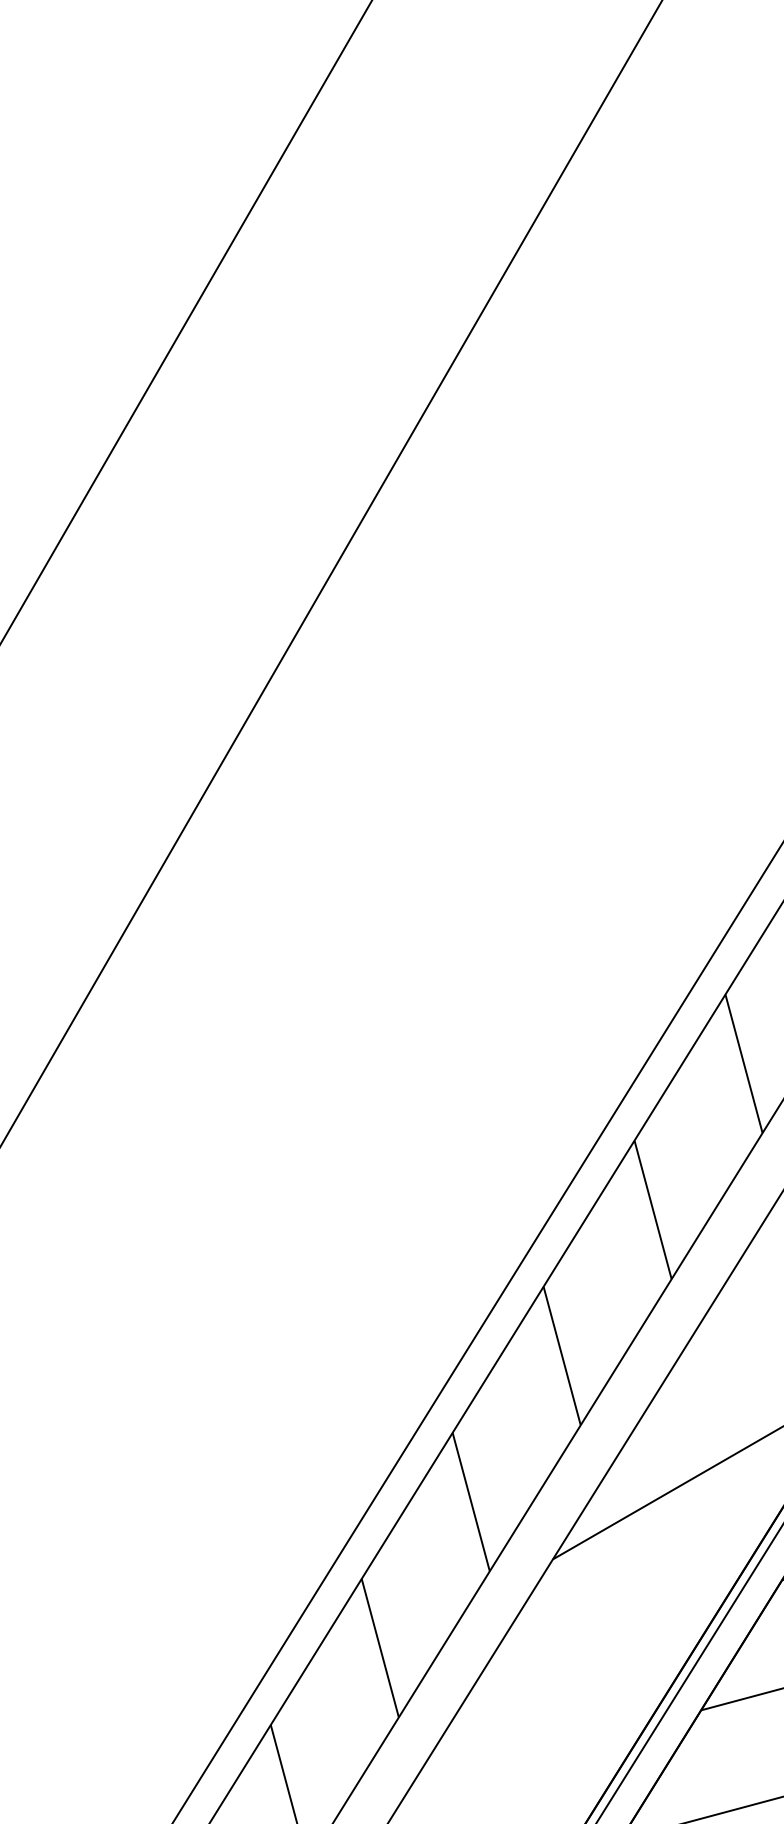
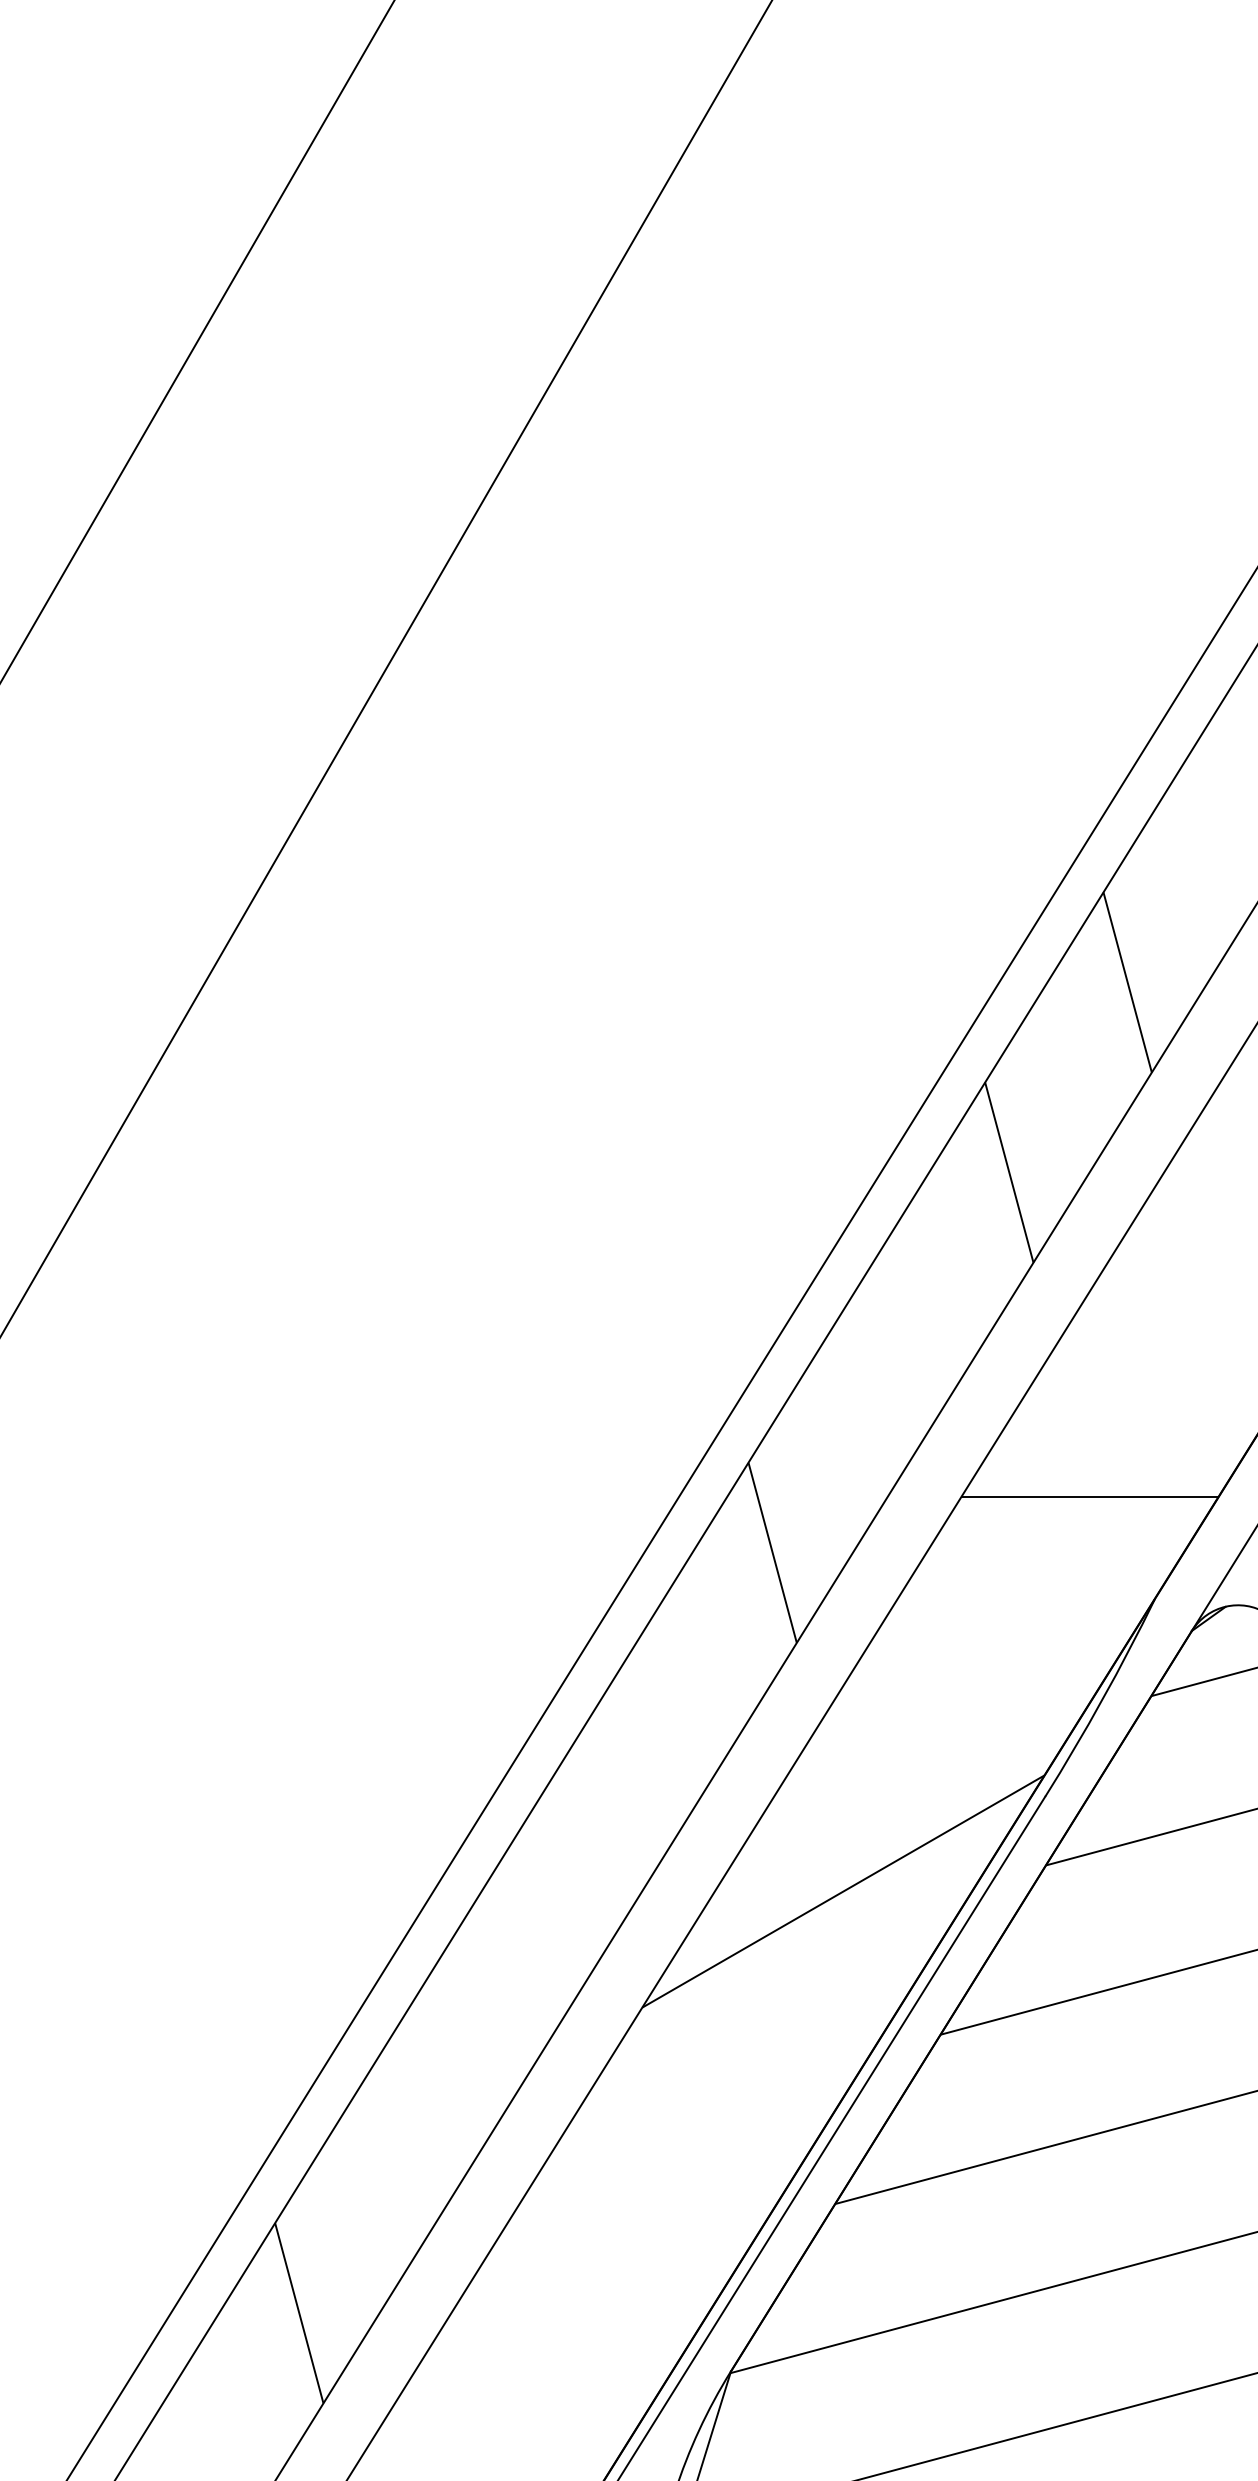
line: (743, 1063) -> (890, 1362), removed
line: (562, 1355) -> (654, 1742), removed
line: (470, 1501) -> (535, 1932), removed
line: (380, 1648) -> (417, 2123), removed

